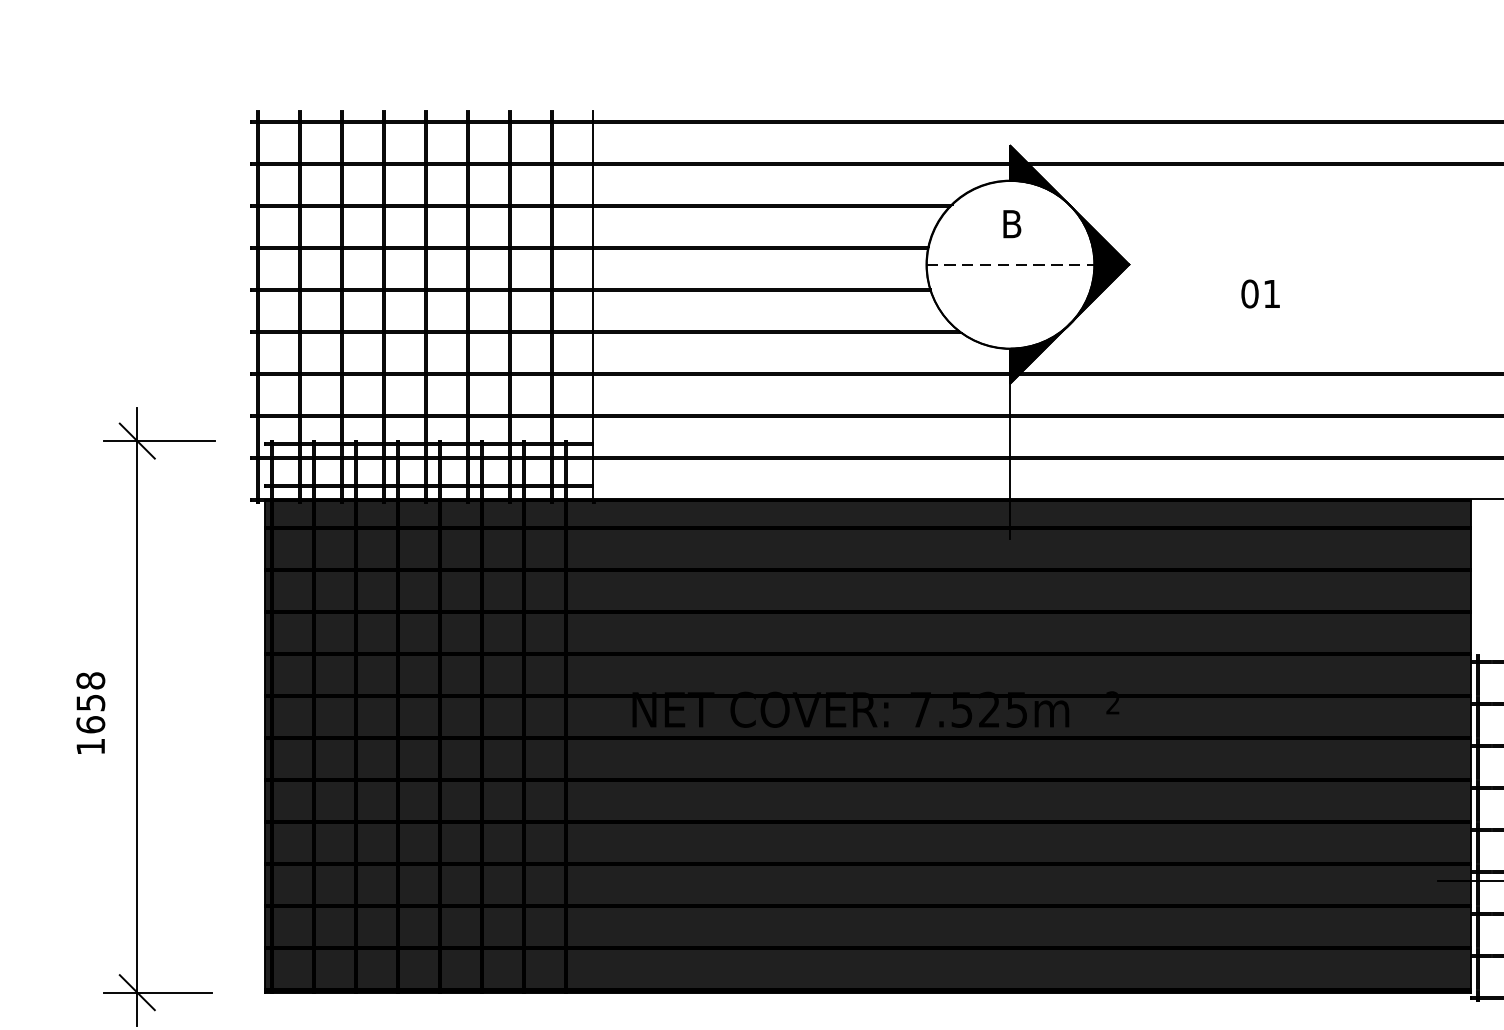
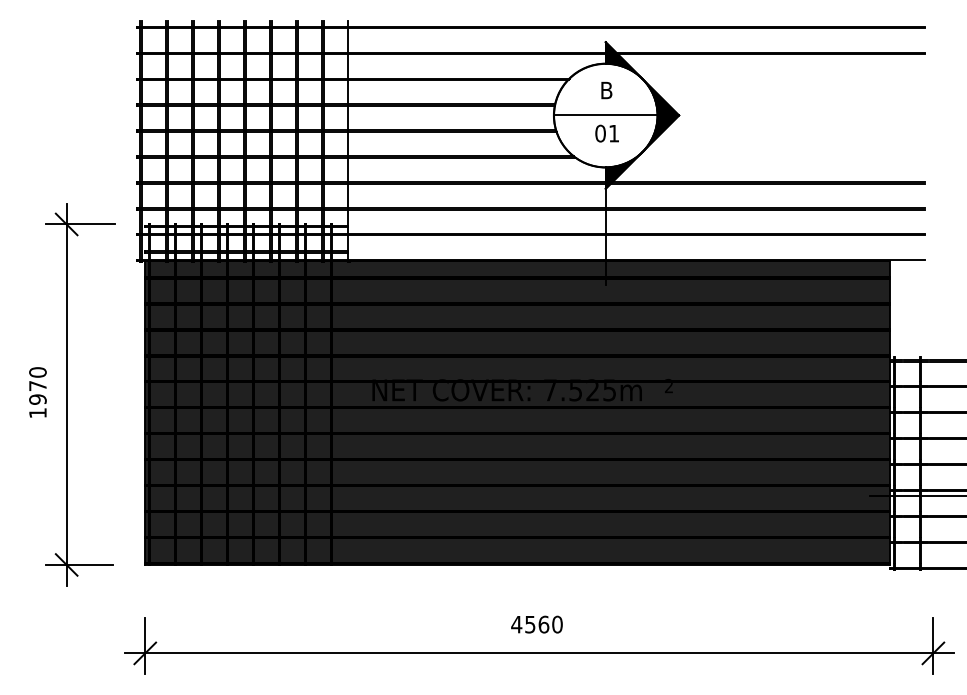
line: (1010, 264) -> (605, 115), dashed -> solid
text: (1259, 293) -> (606, 133), moved
text: (90, 701) -> (37, 385), 1658 -> 1970

